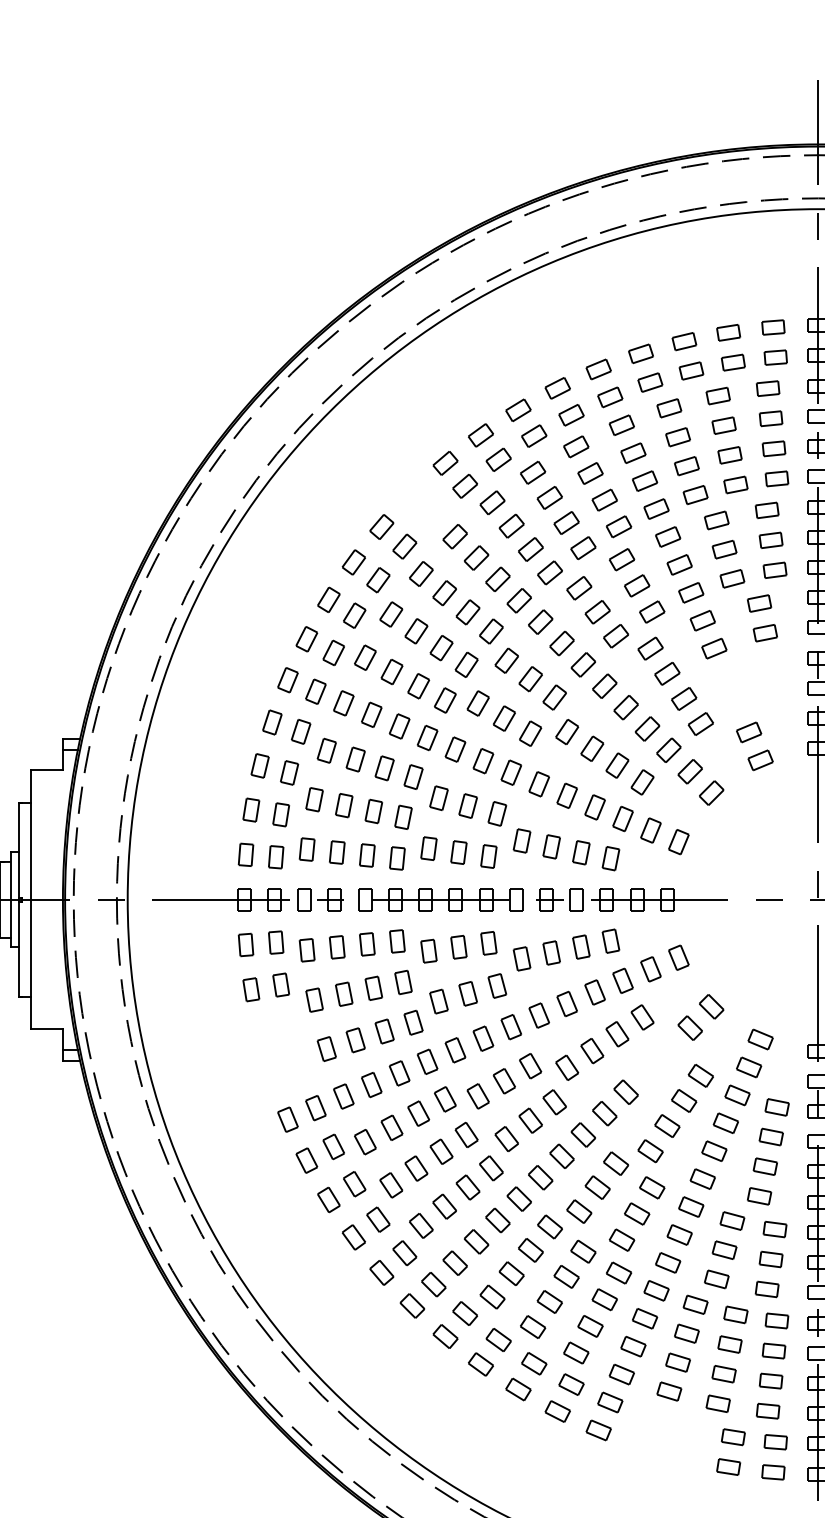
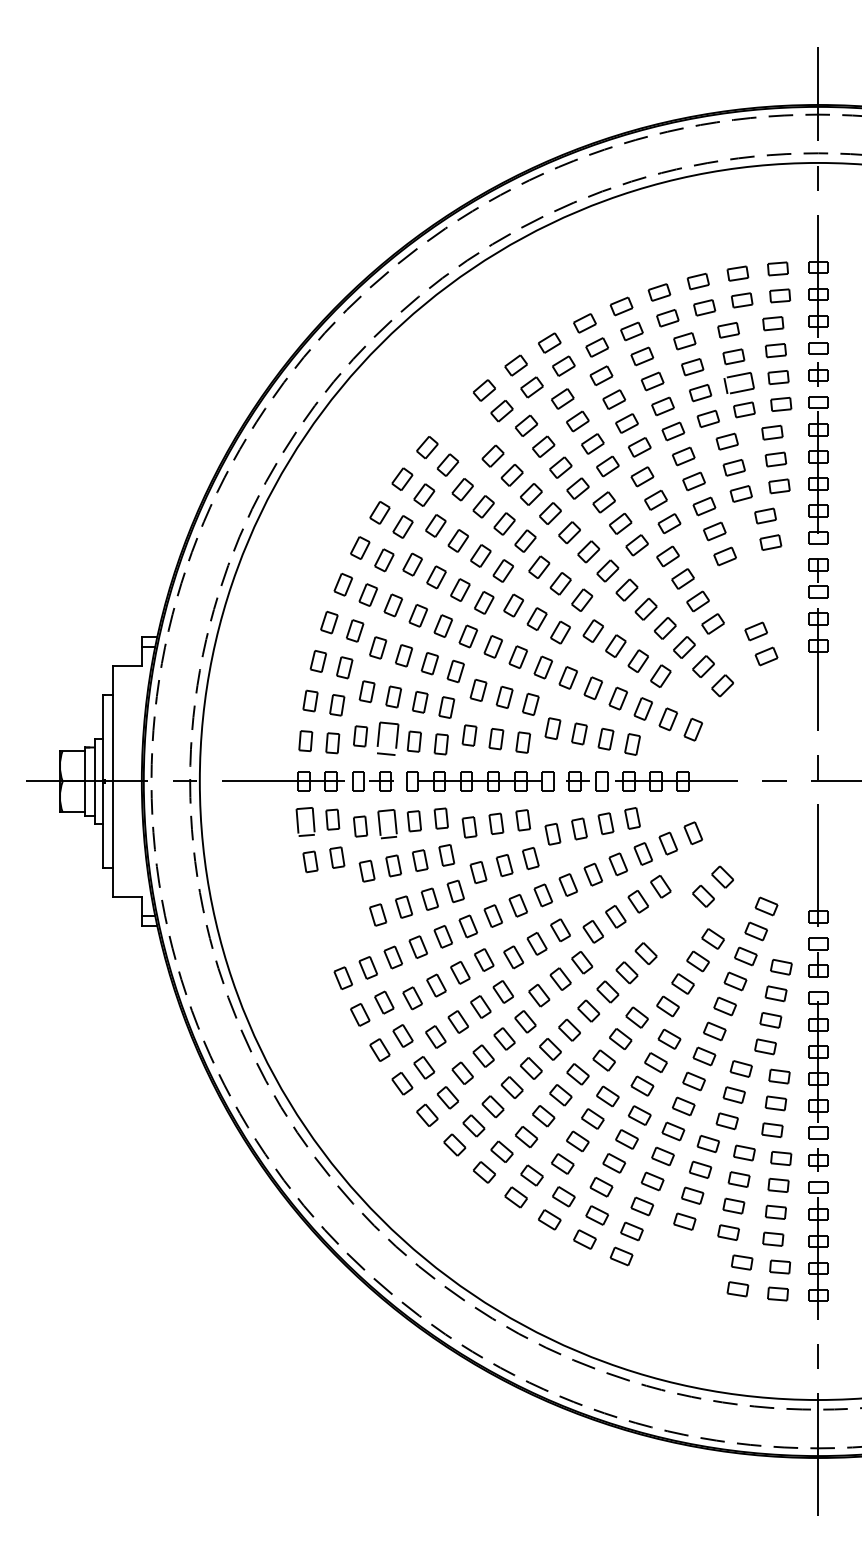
part: (729, 455) -> (738, 383), size x1.4
part: (336, 853) -> (386, 739), size x1.6
part: (245, 944) -> (305, 821), size x1.4
part: (336, 946) -> (386, 823), size x1.4

